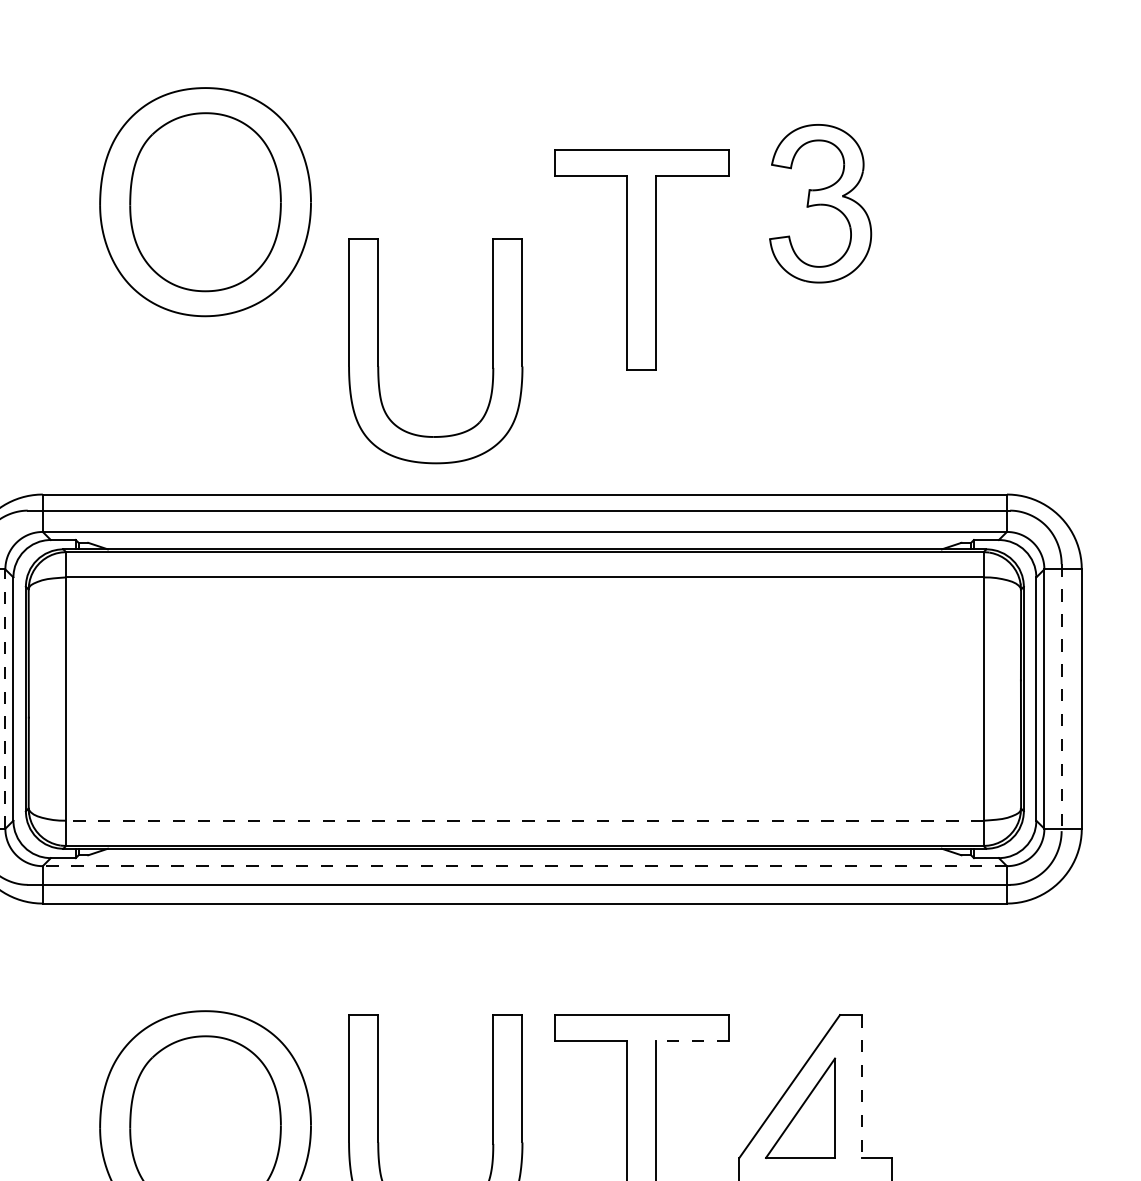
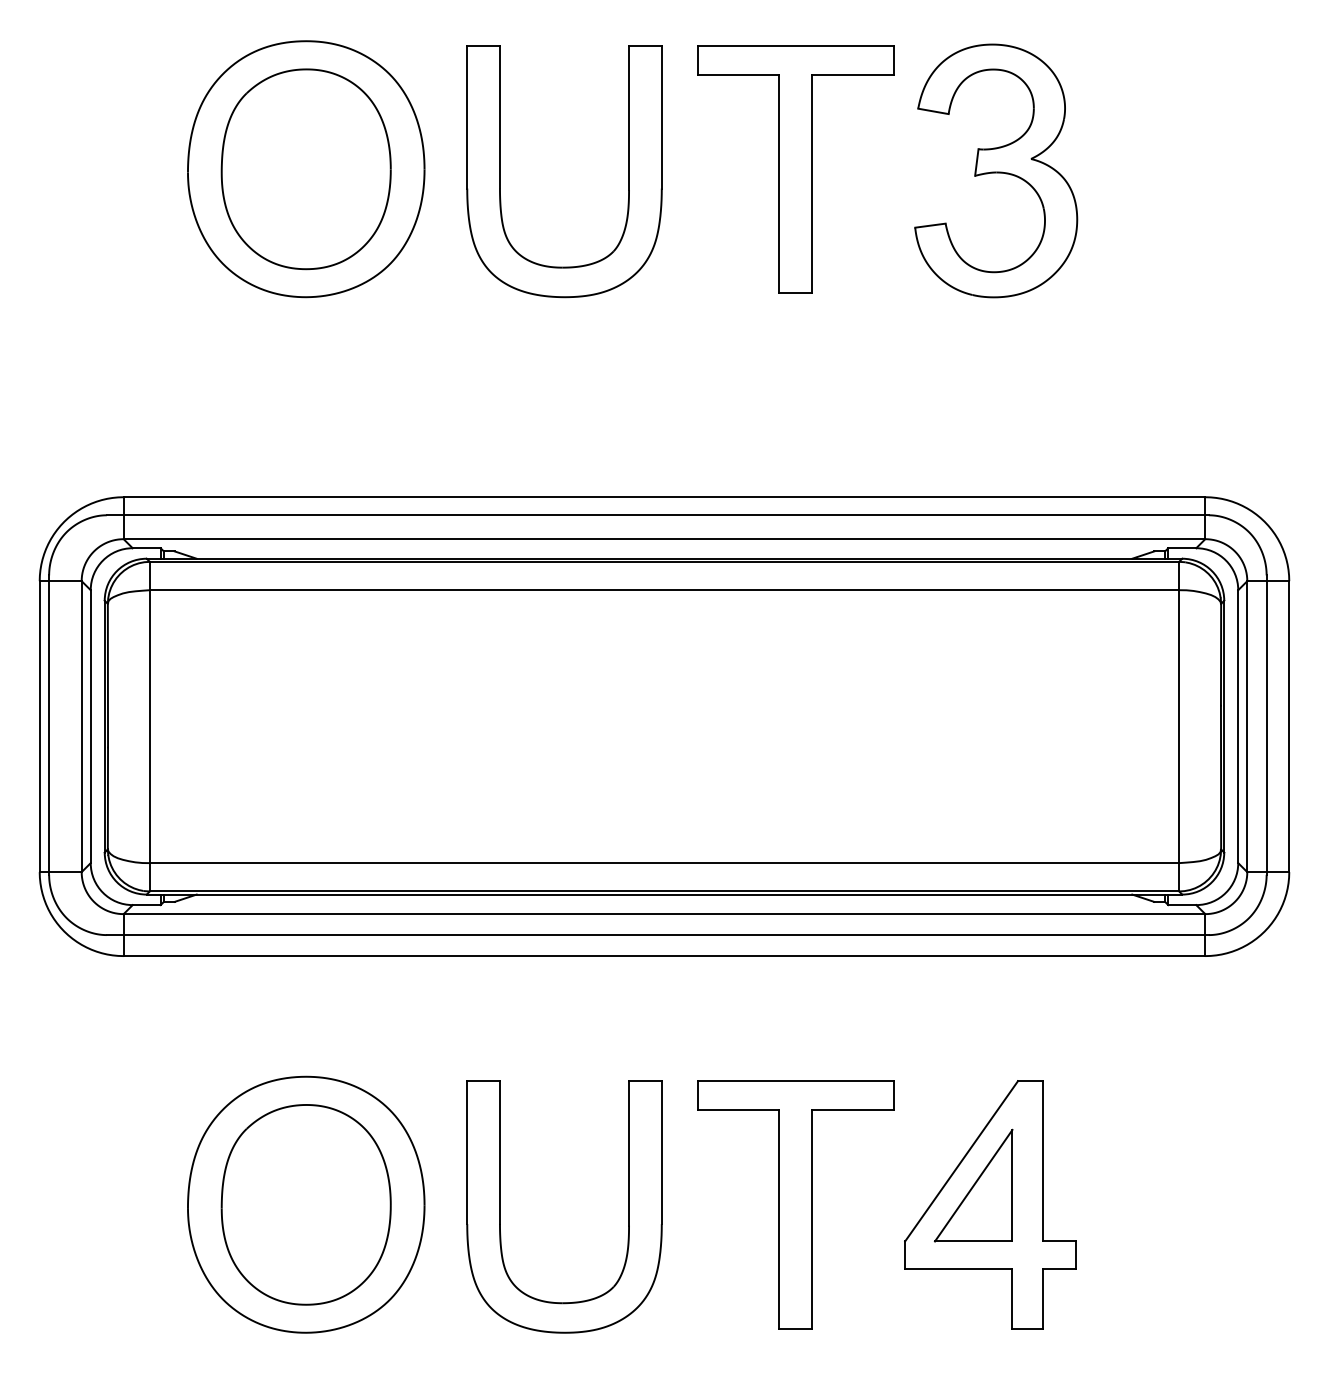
part: (820, 203) -> (996, 170), size x1.43
part: (641, 260) -> (795, 169), moved
part: (378, 351) -> (500, 171), moved
line: (5, 698) -> (81, 726), dashed -> solid
line: (1061, 698) -> (1266, 725), dashed -> solid
line: (524, 821) -> (664, 863), dashed -> solid
line: (524, 866) -> (664, 914), dashed -> solid
line: (692, 1041) -> (852, 1110), dashed -> solid
line: (861, 1086) -> (1042, 1161), dashed -> solid

